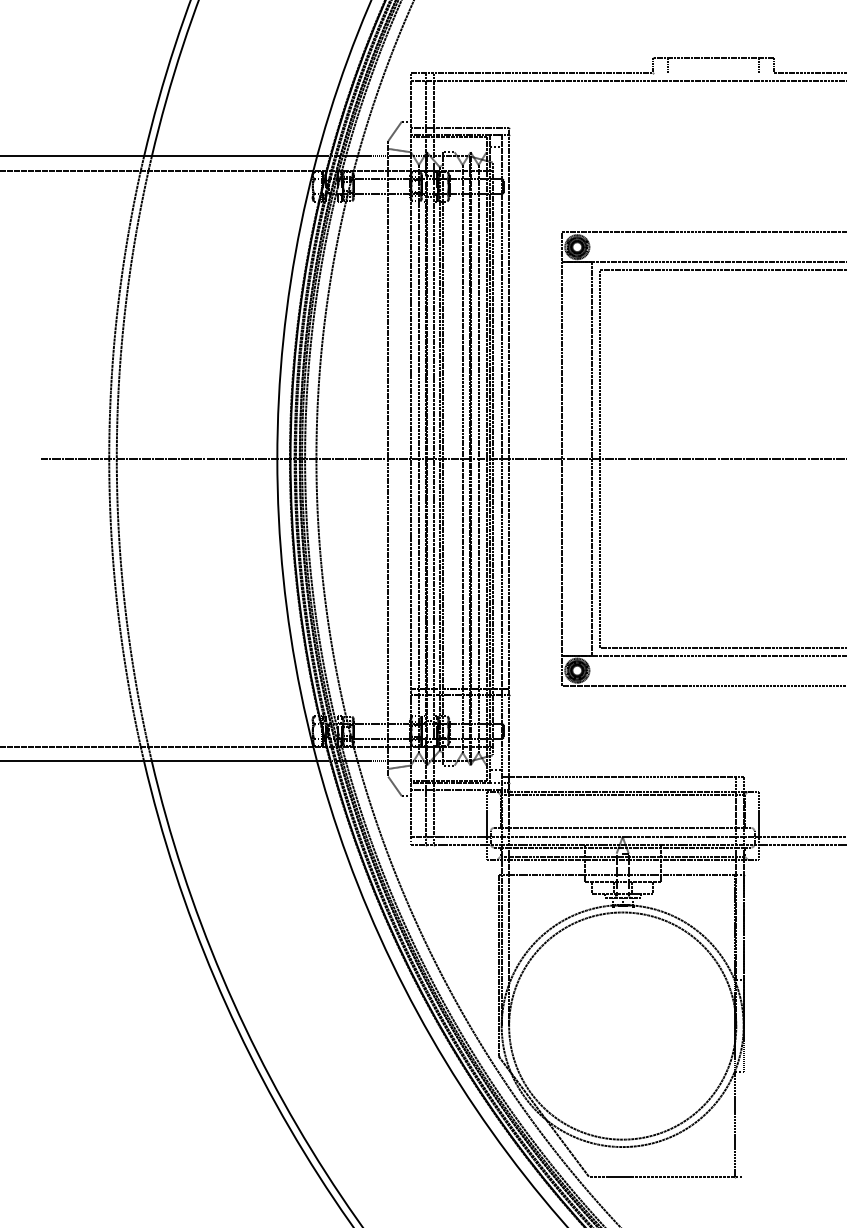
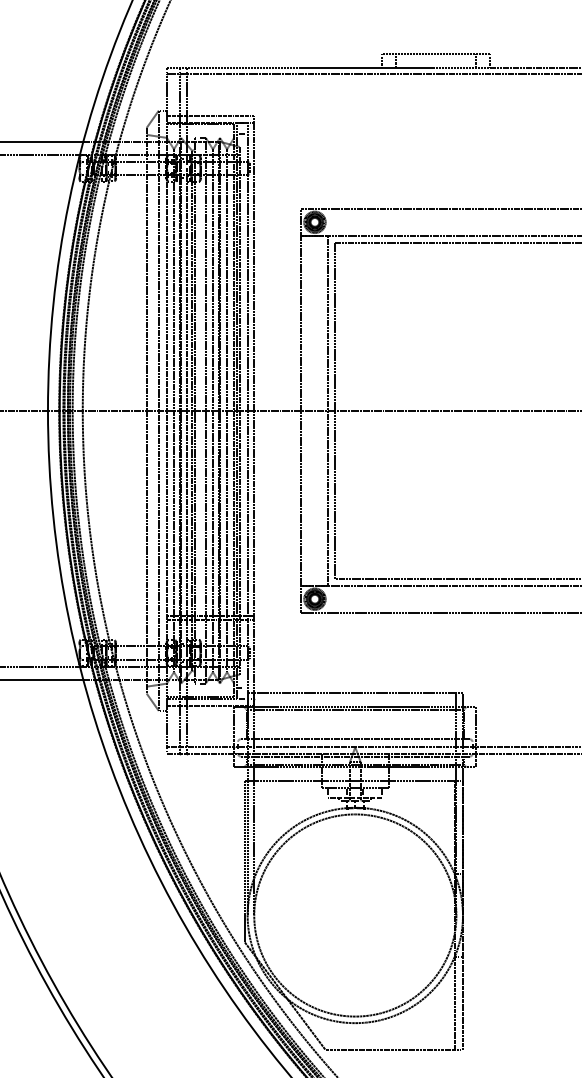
line: (712, 73) -> (435, 67), added
line: (401, 458) -> (158, 410), added
line: (454, 458) -> (205, 410), added
line: (743, 1124) -> (462, 1003), added

